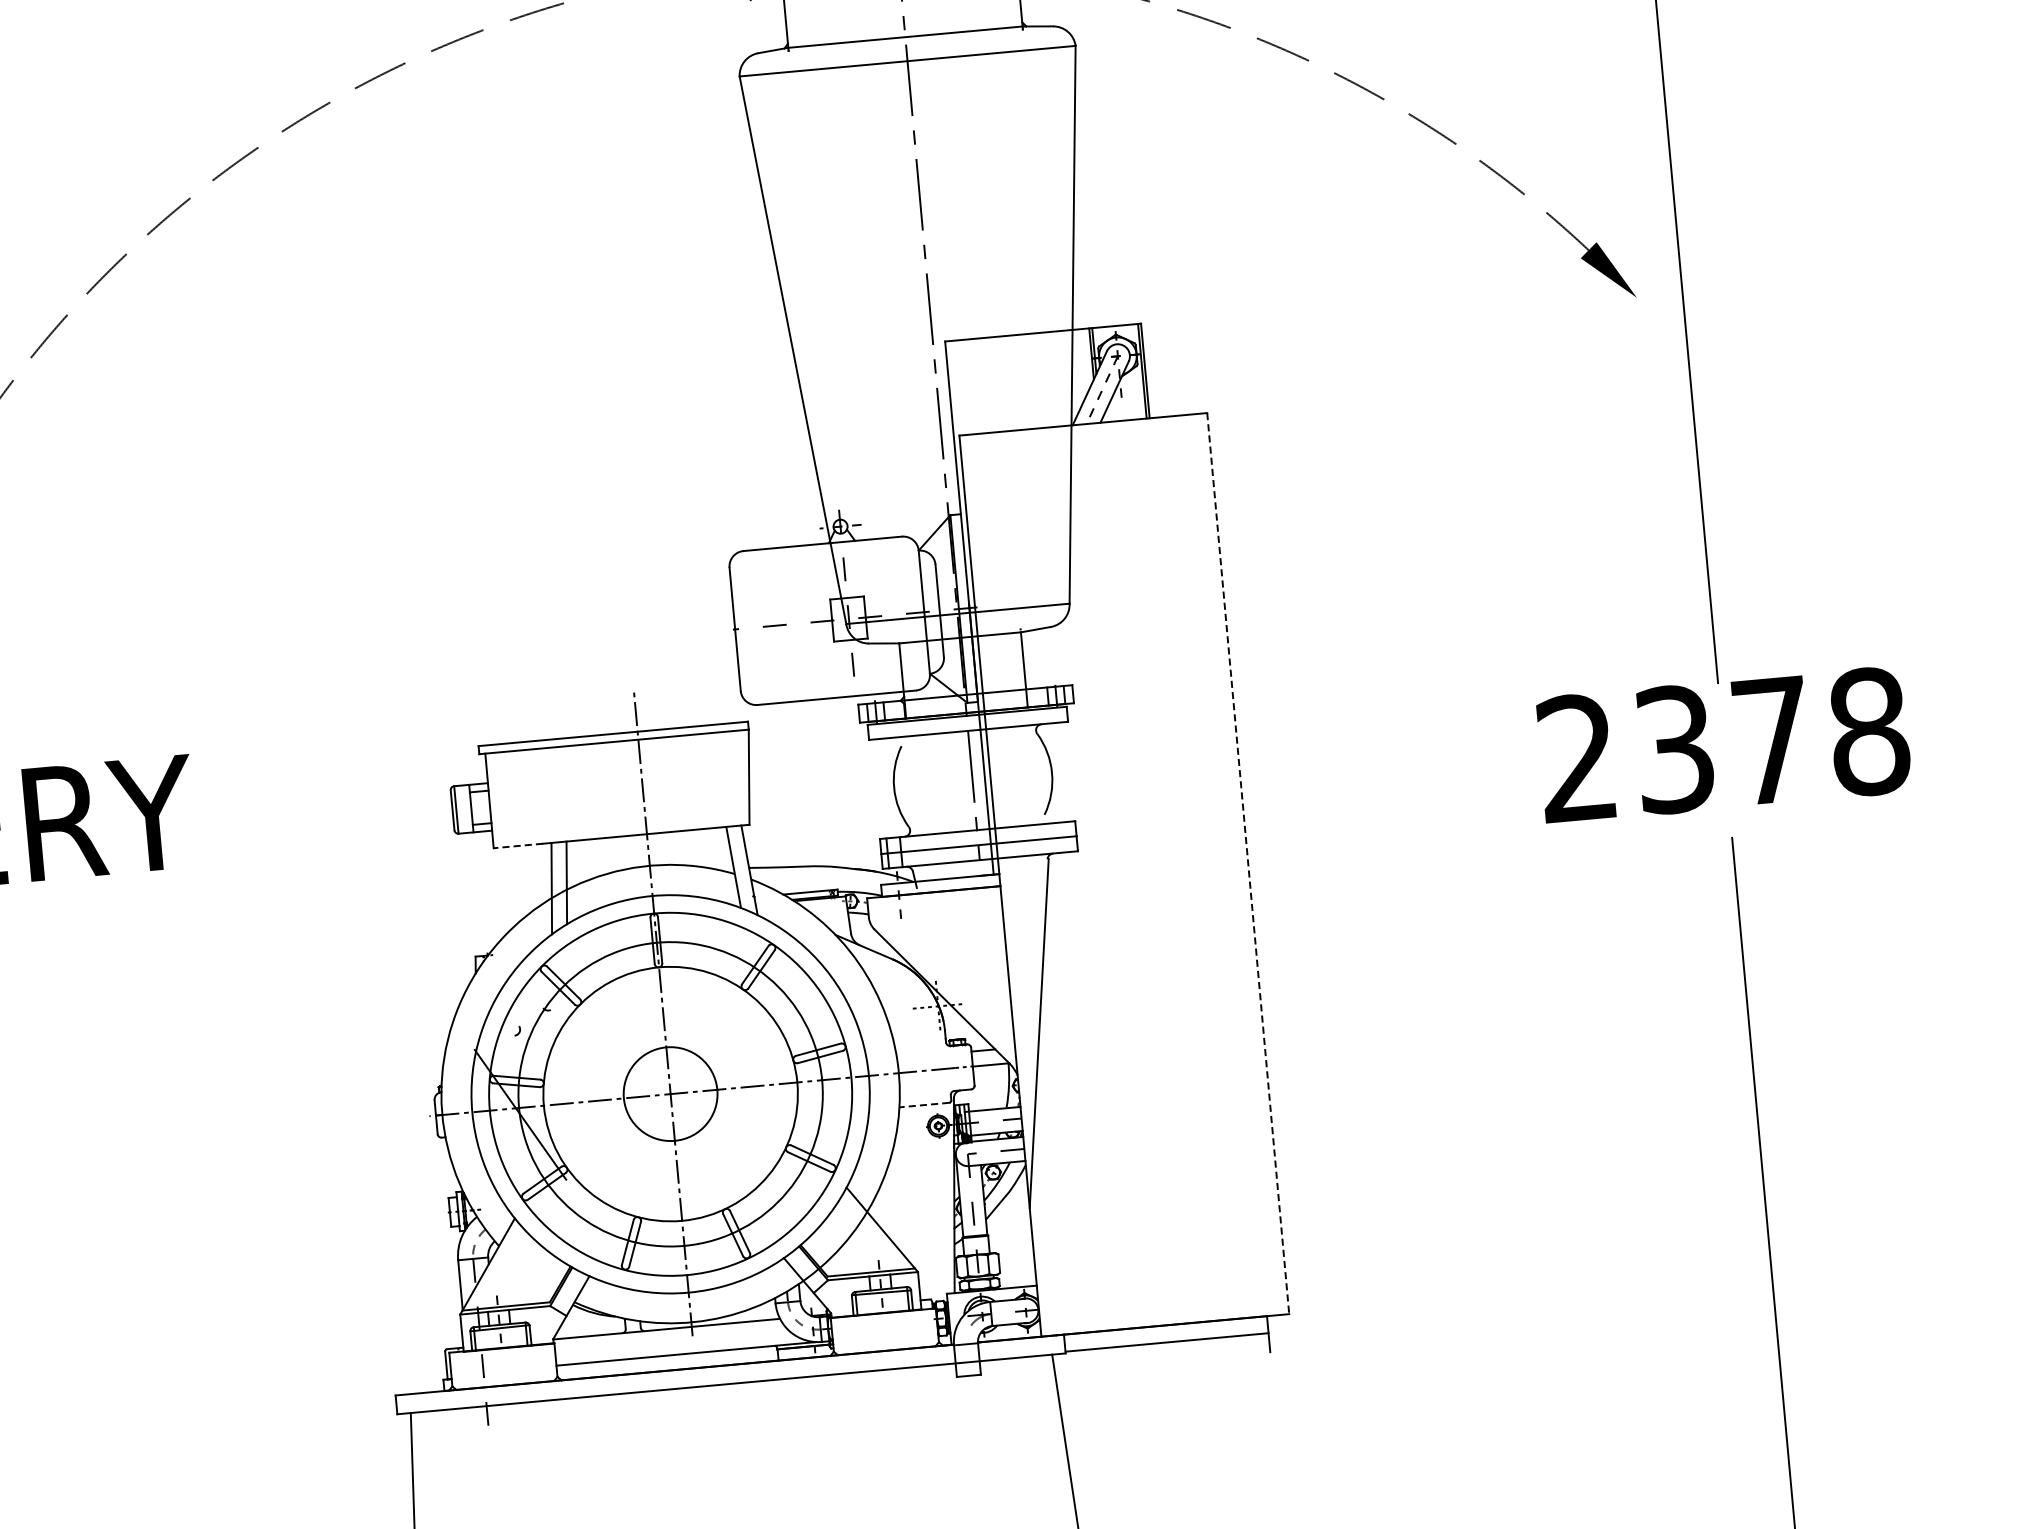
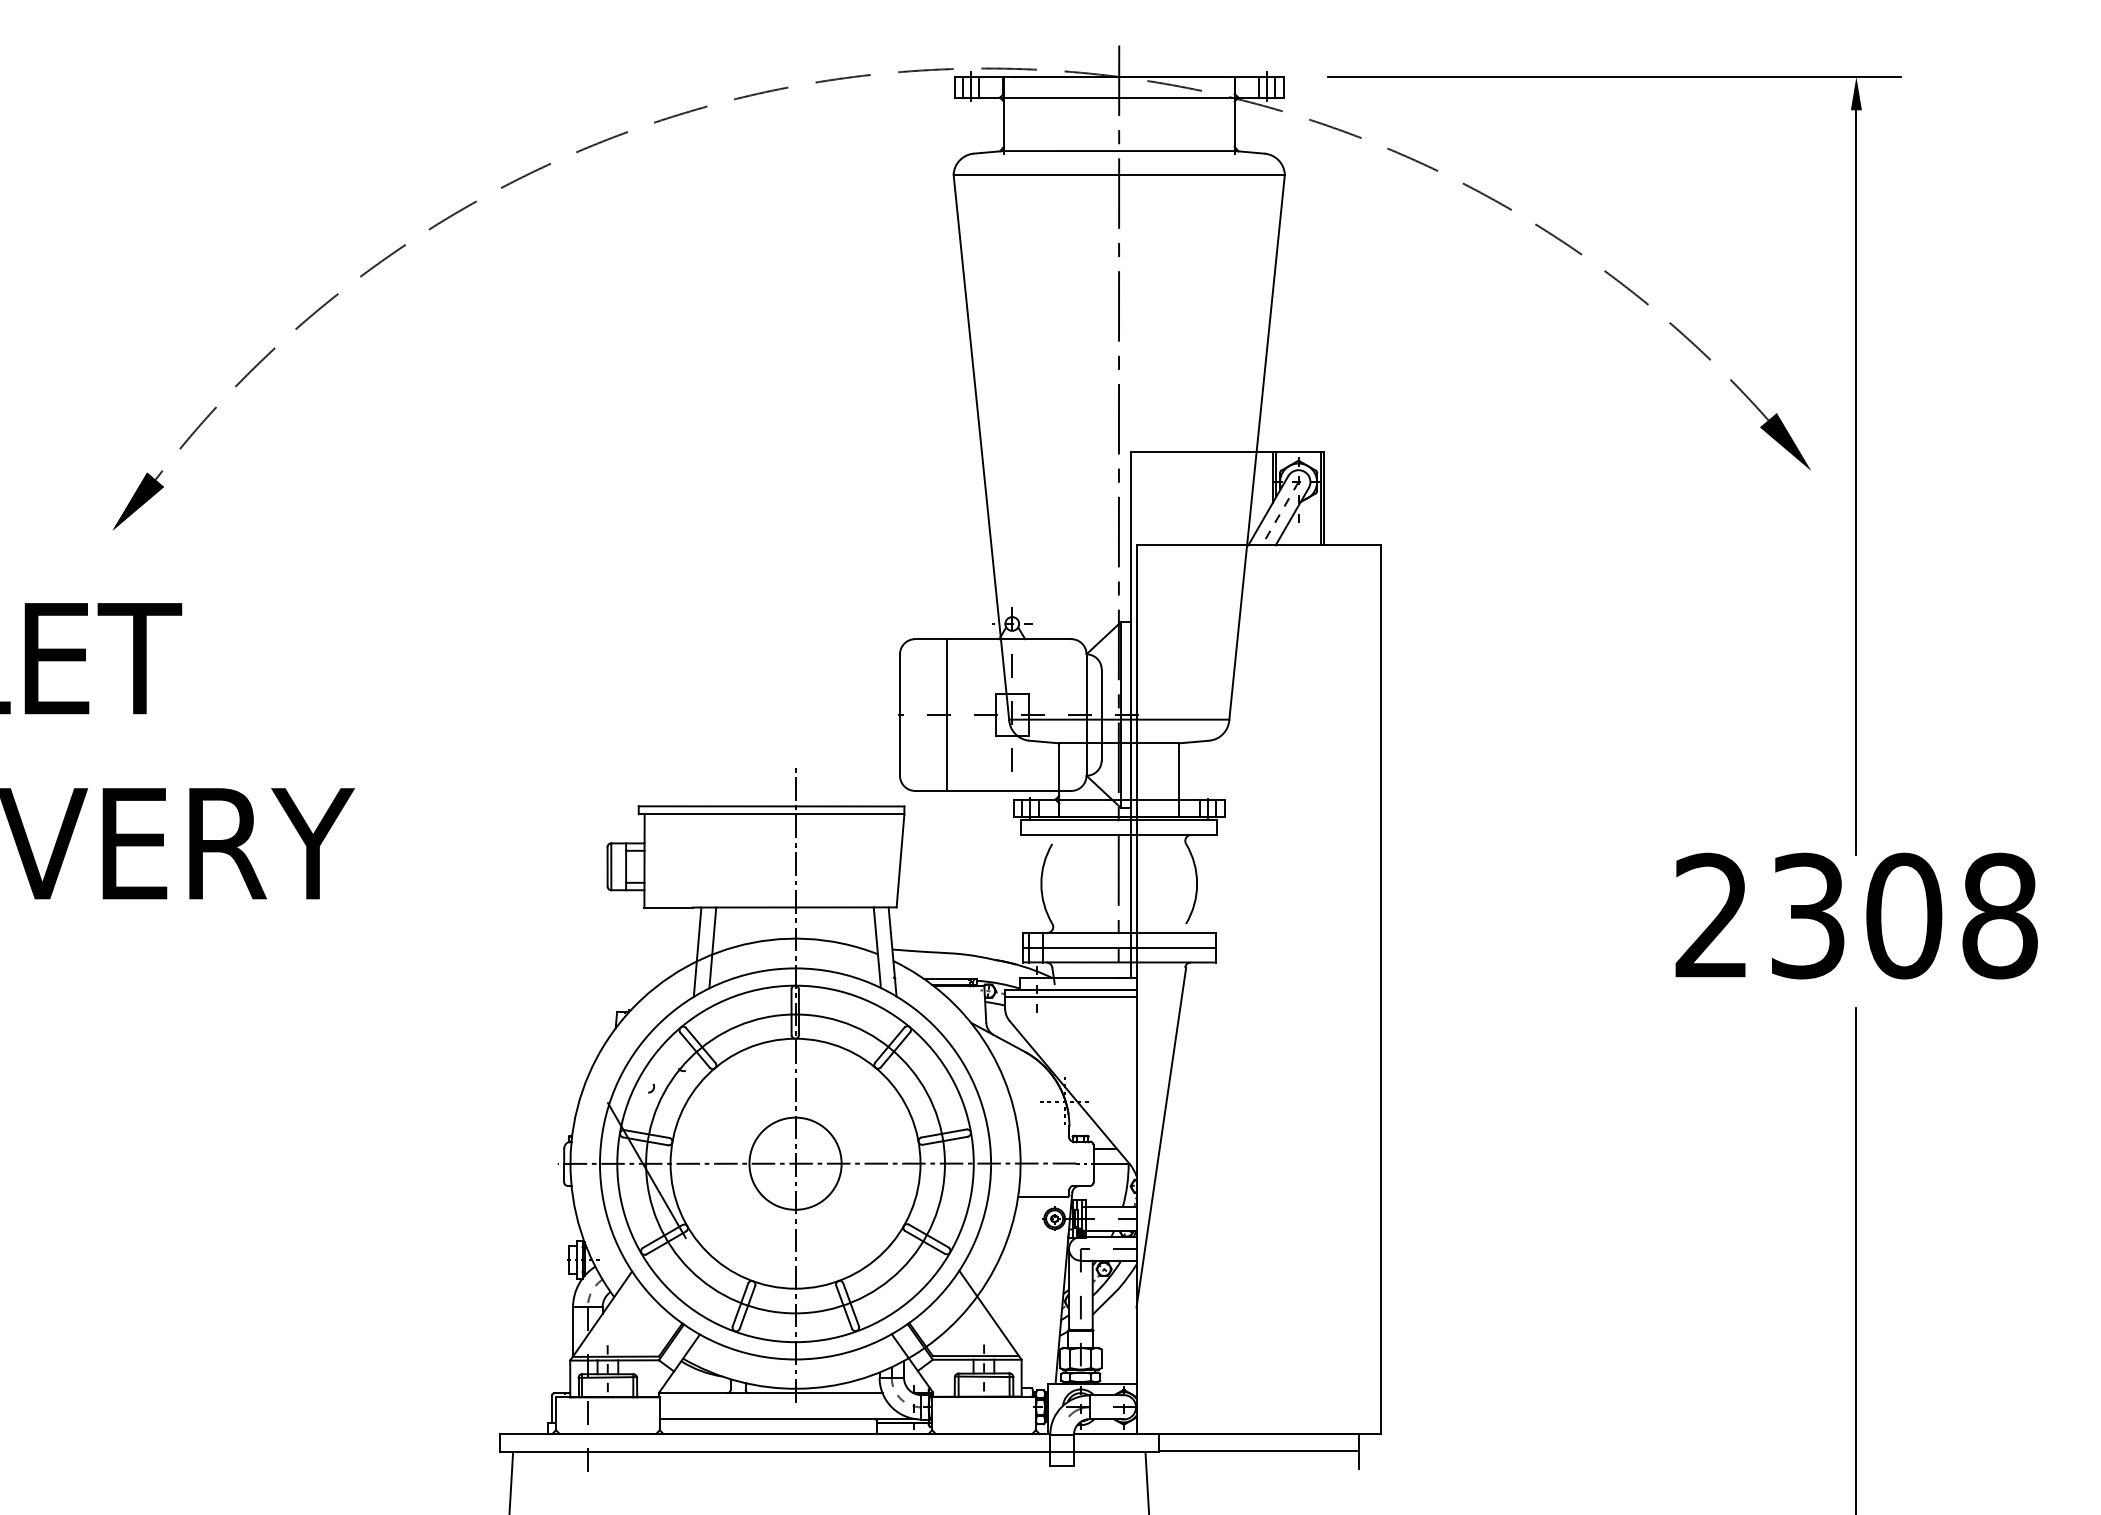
line: (783, 624) -> (947, 714), added
text: (1772, 740) -> (1904, 915), 2378 -> 2308
line: (518, 845) -> (668, 907), dashed -> solid
line: (1247, 864) -> (1380, 990), dashed -> solid
line: (934, 900) -> (1070, 997), added
line: (924, 1105) -> (1042, 1197), dashed -> solid

